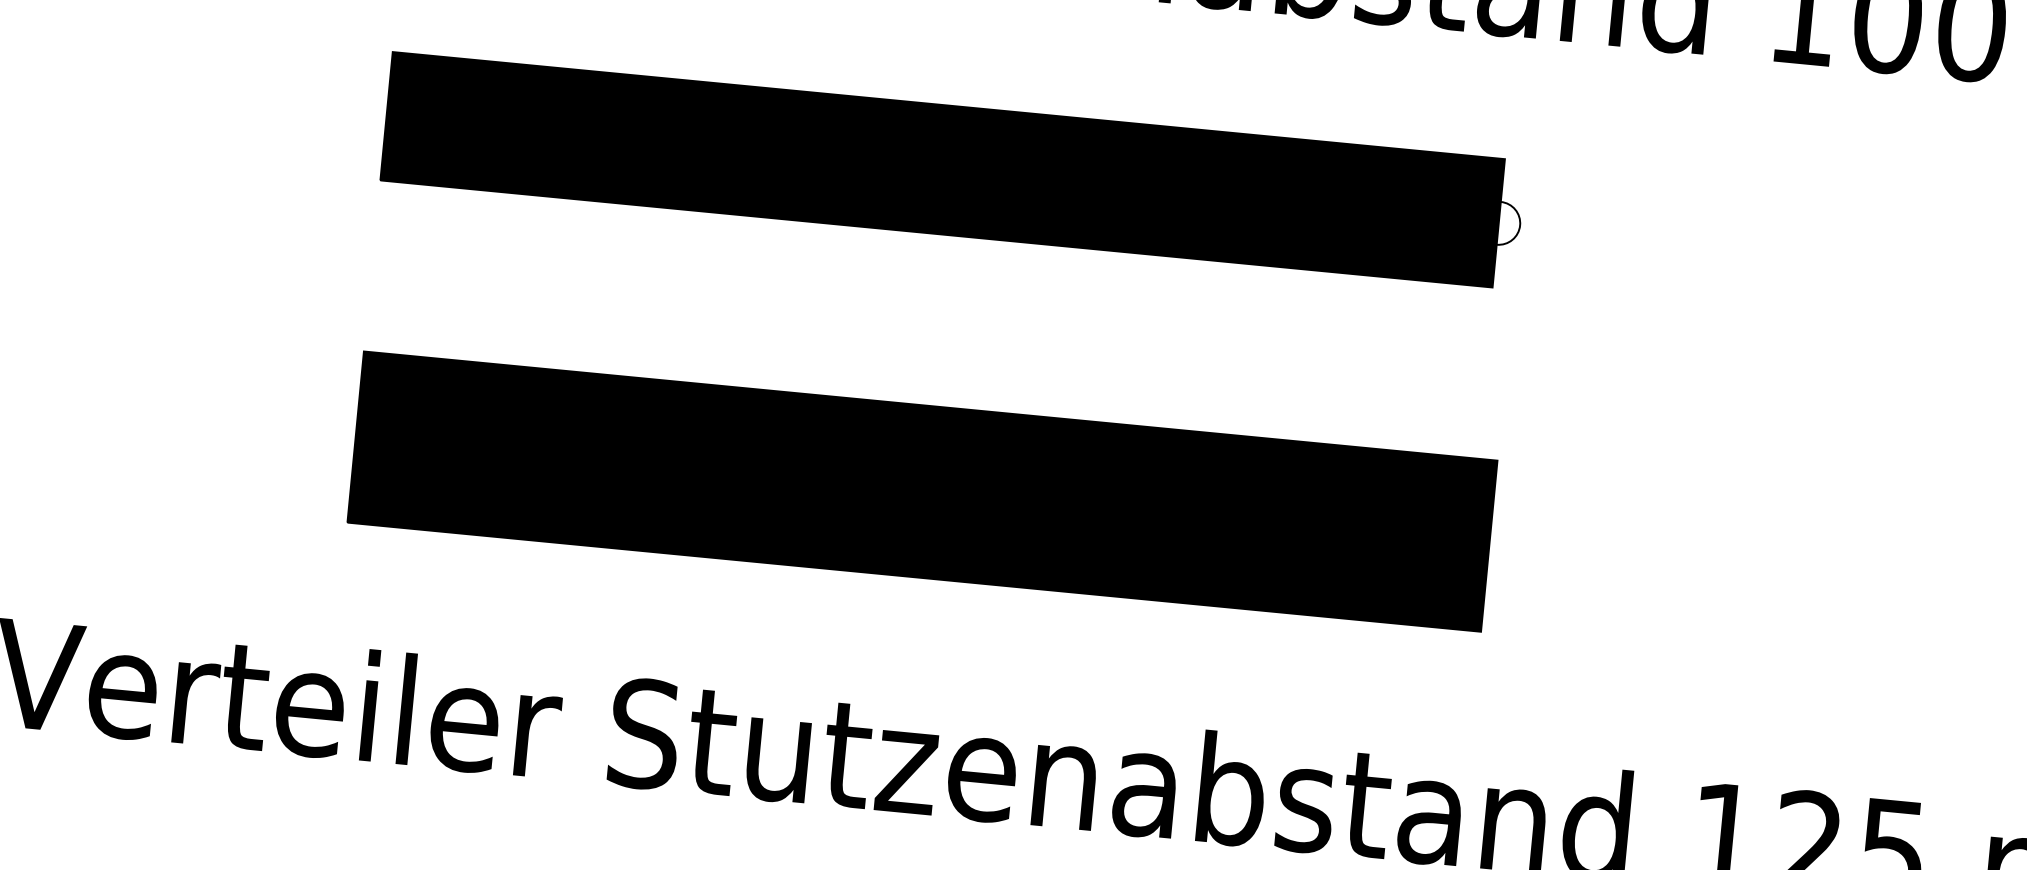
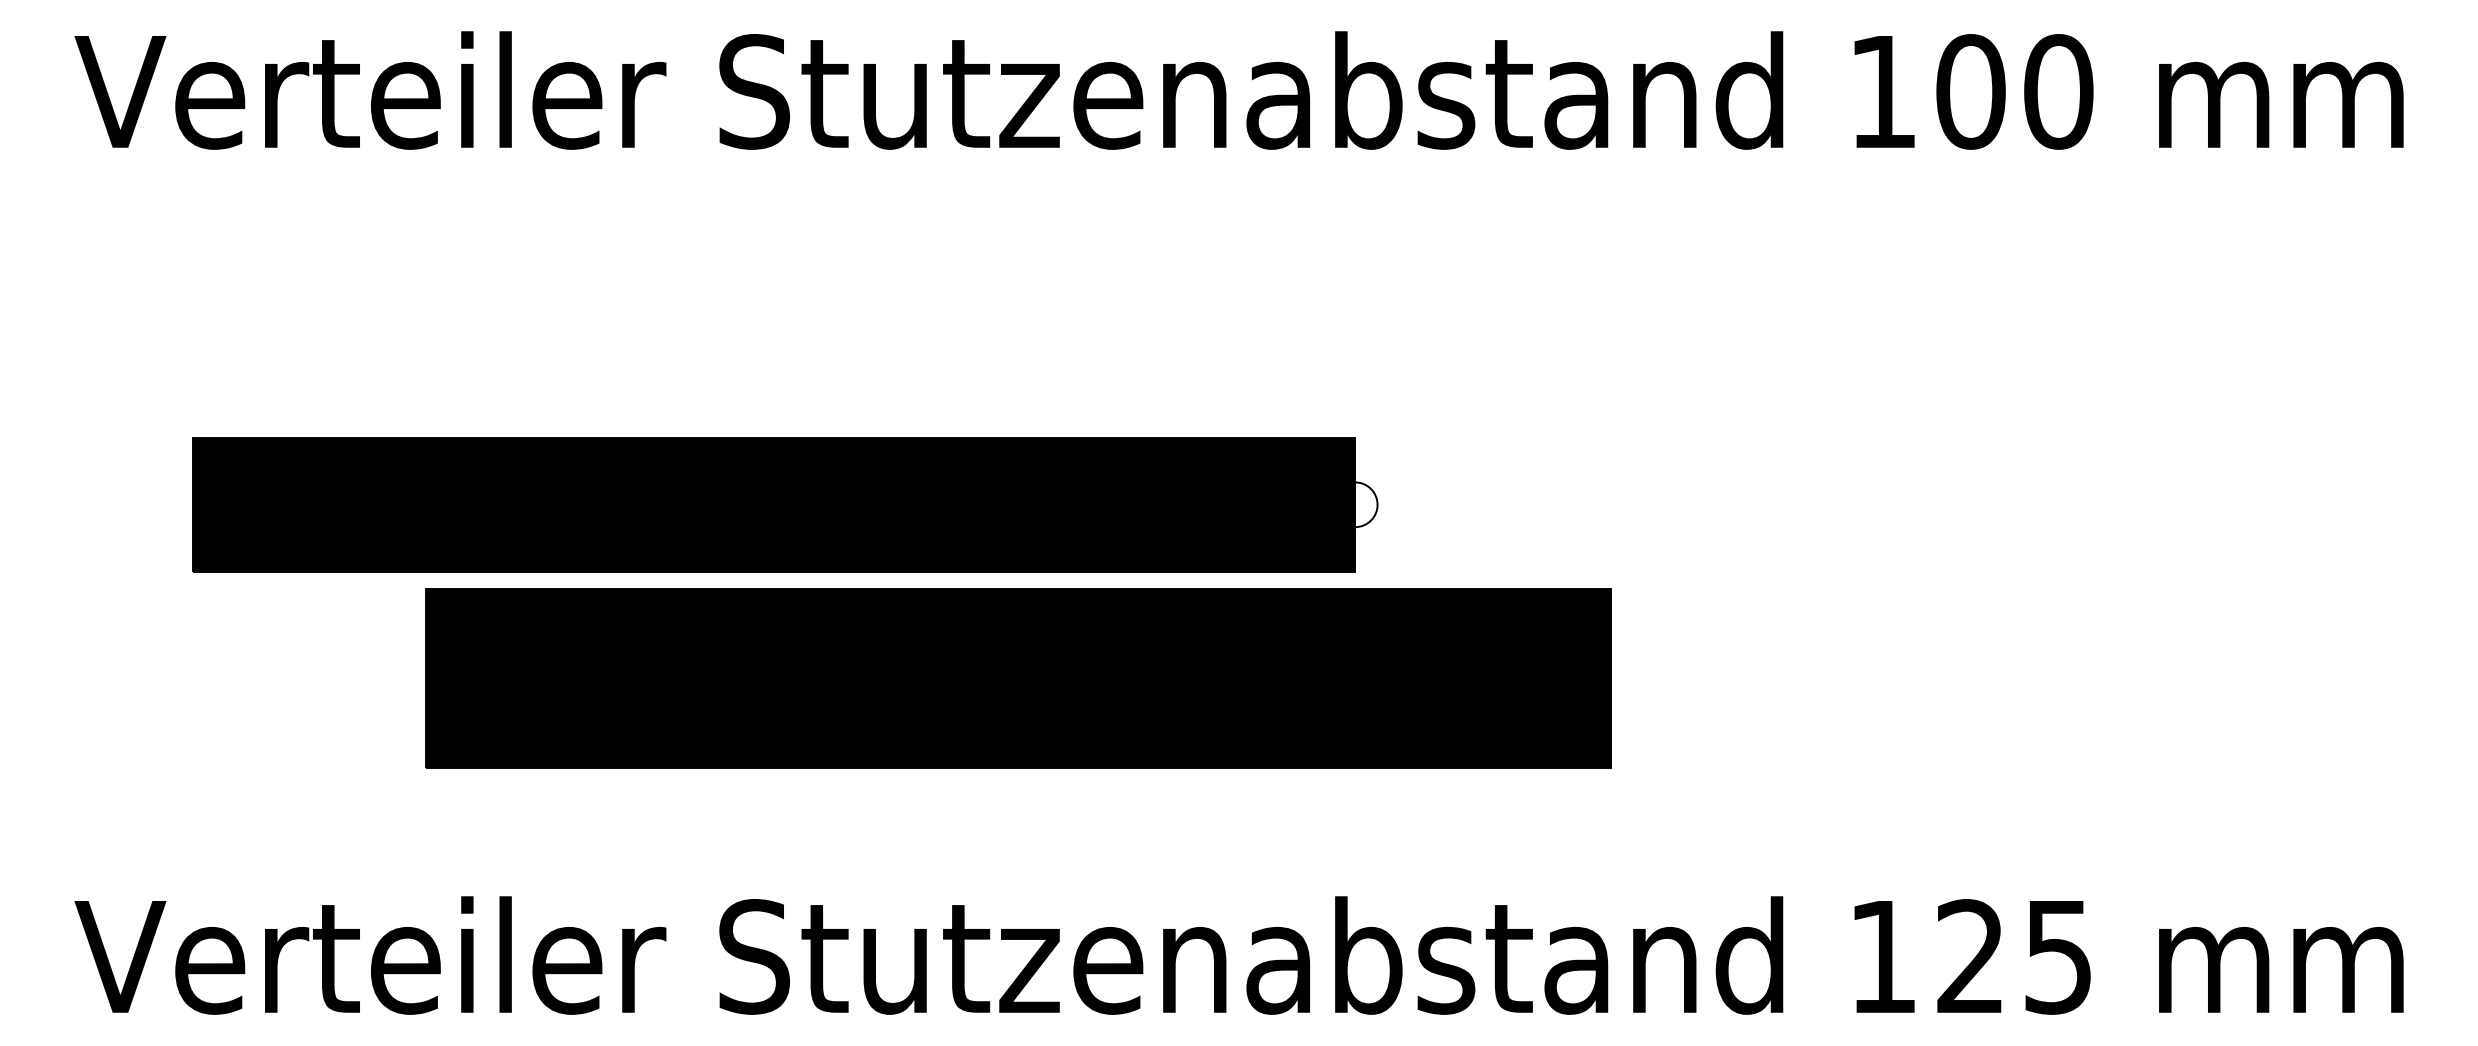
part: (953, 170) -> (785, 504), moved

